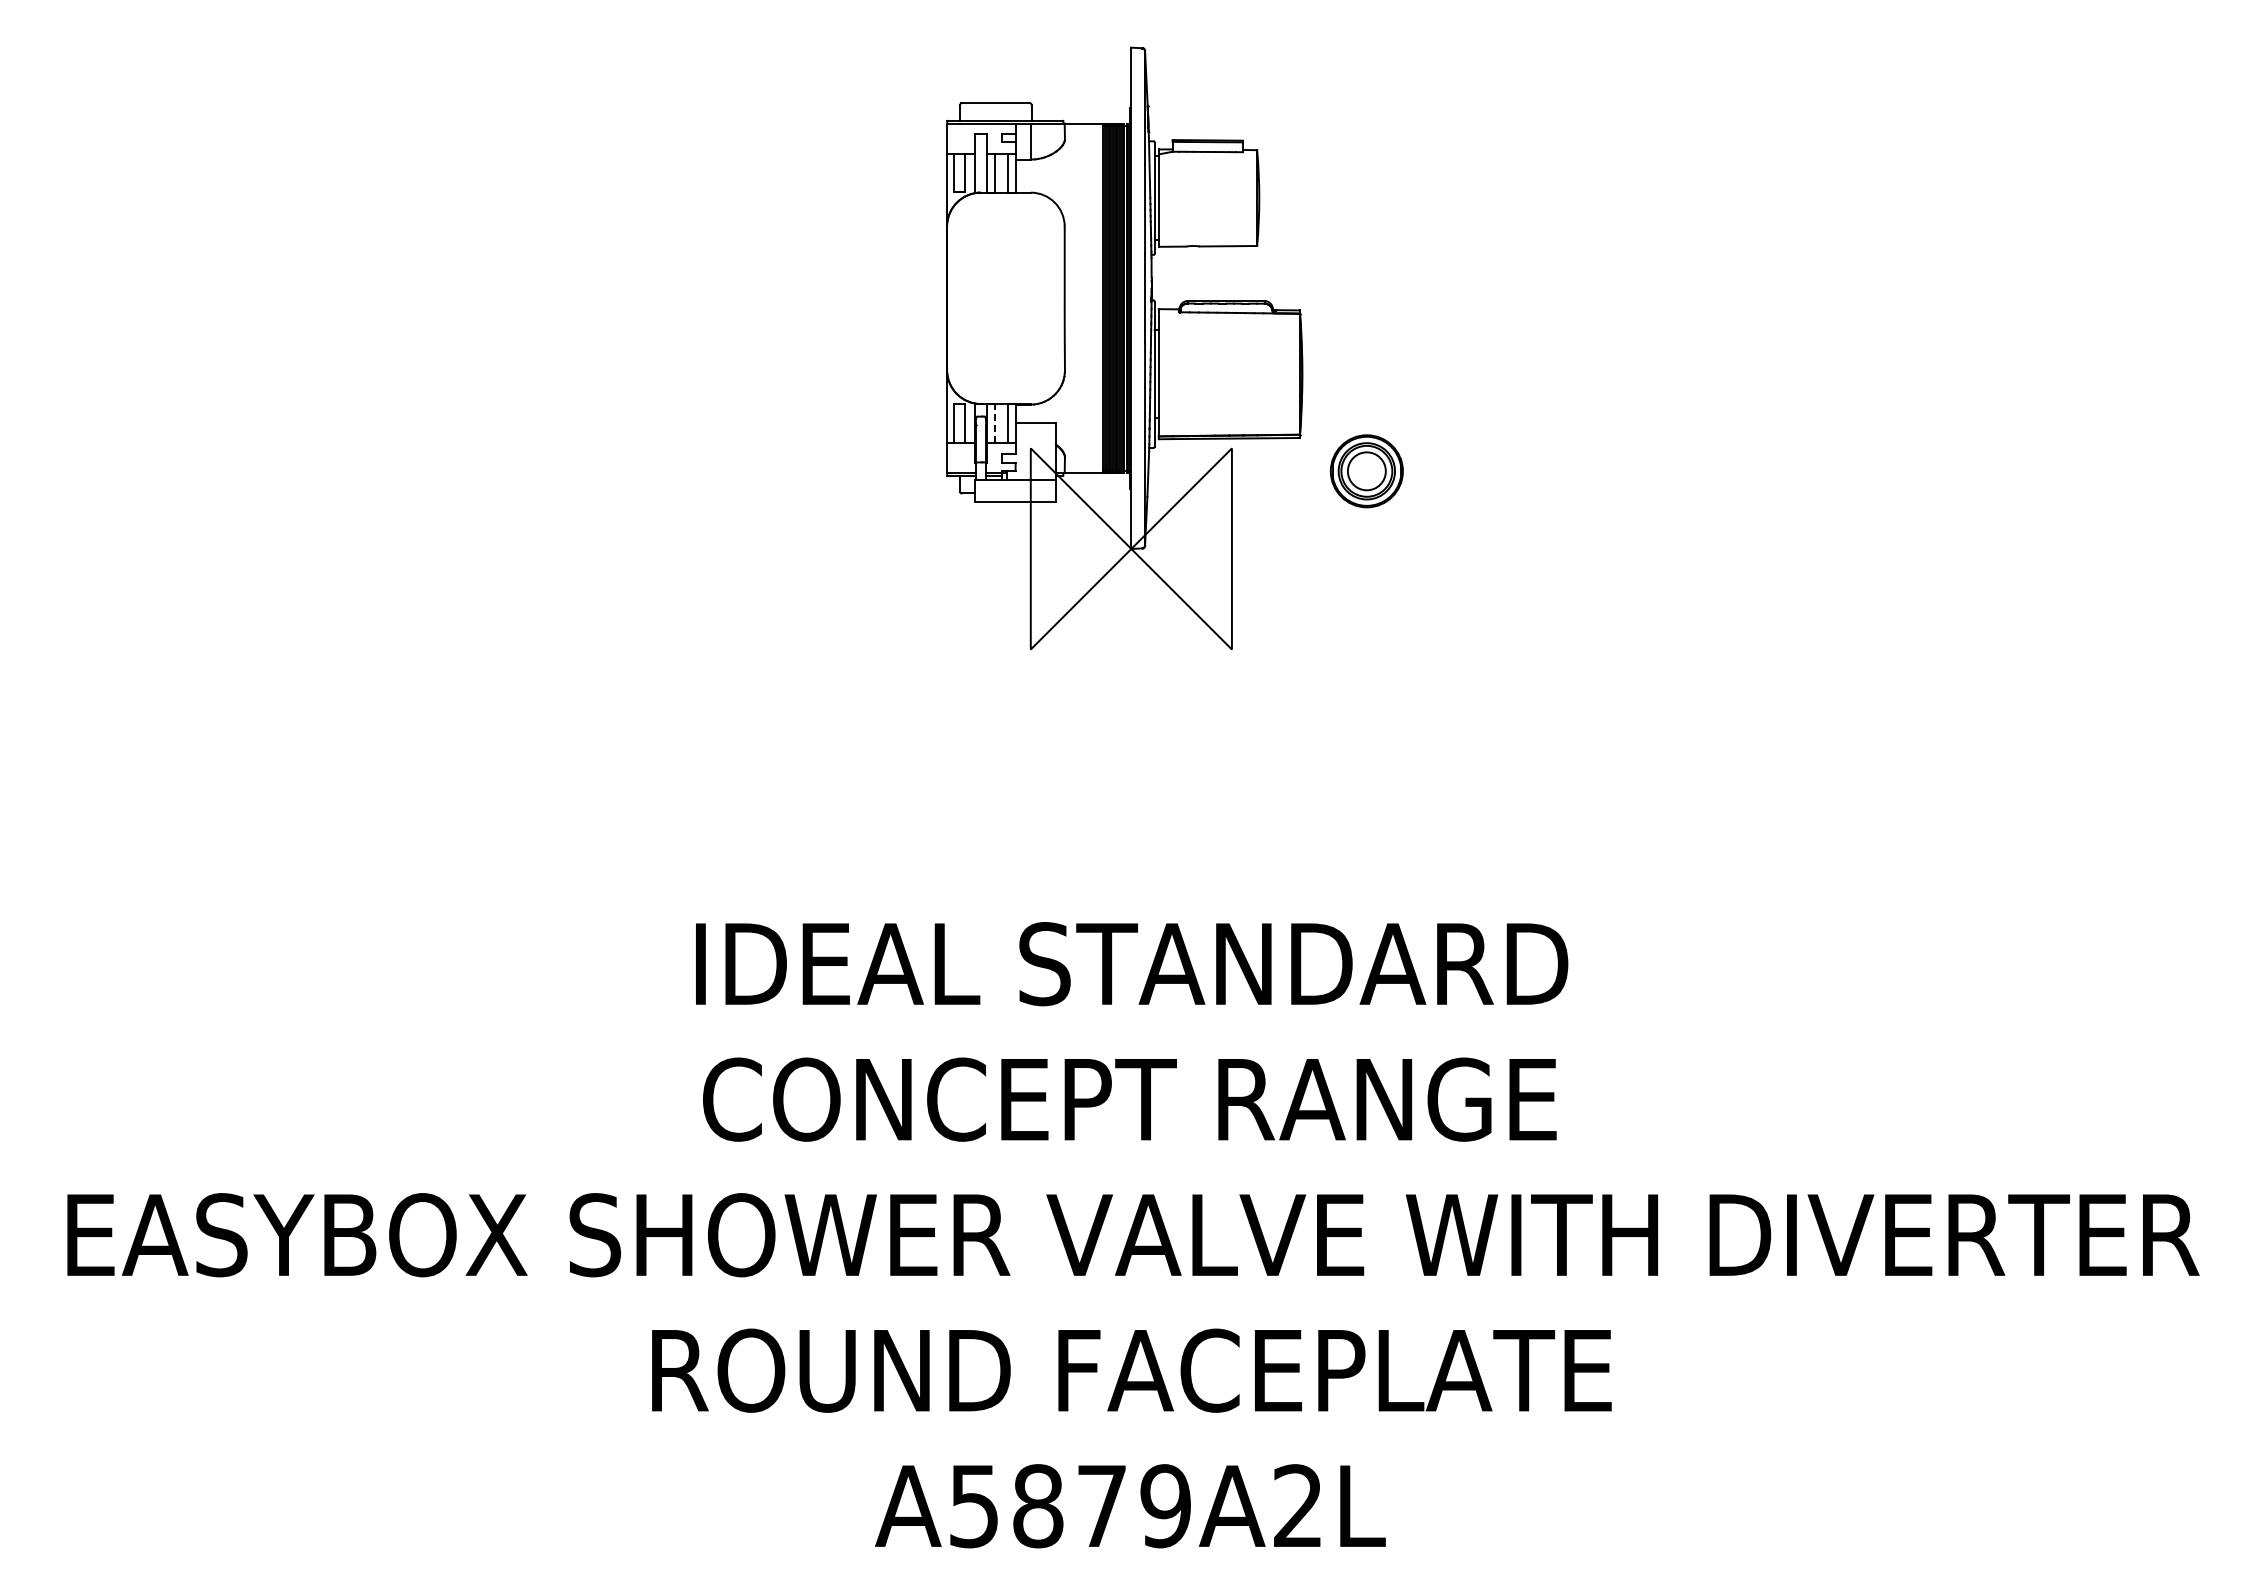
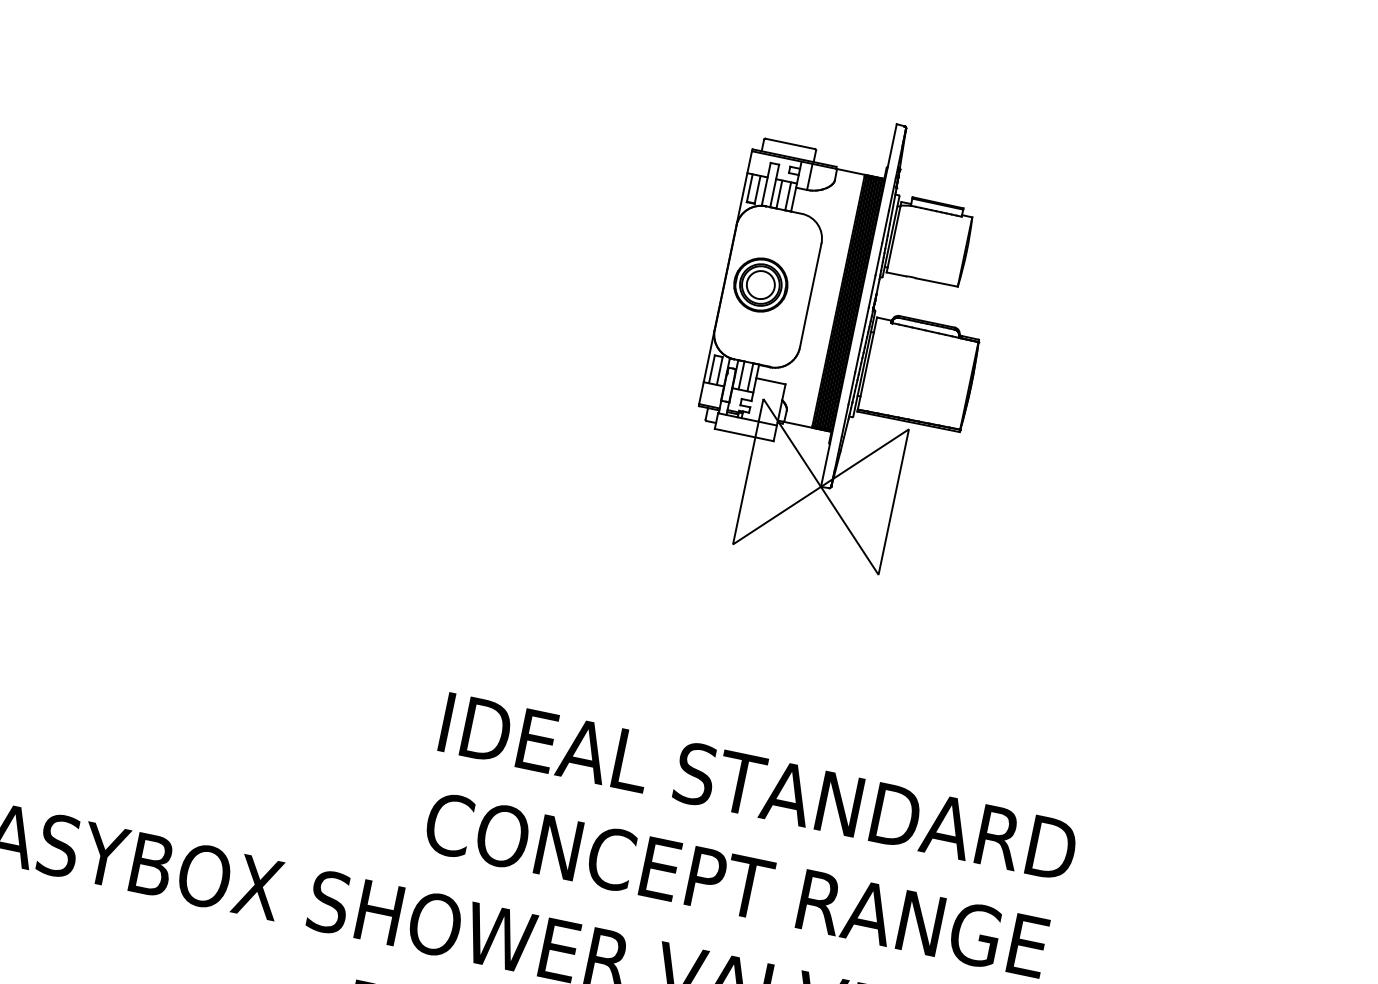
line: (995, 422) -> (741, 374), dashed -> solid
part: (1366, 471) -> (760, 285), moved

